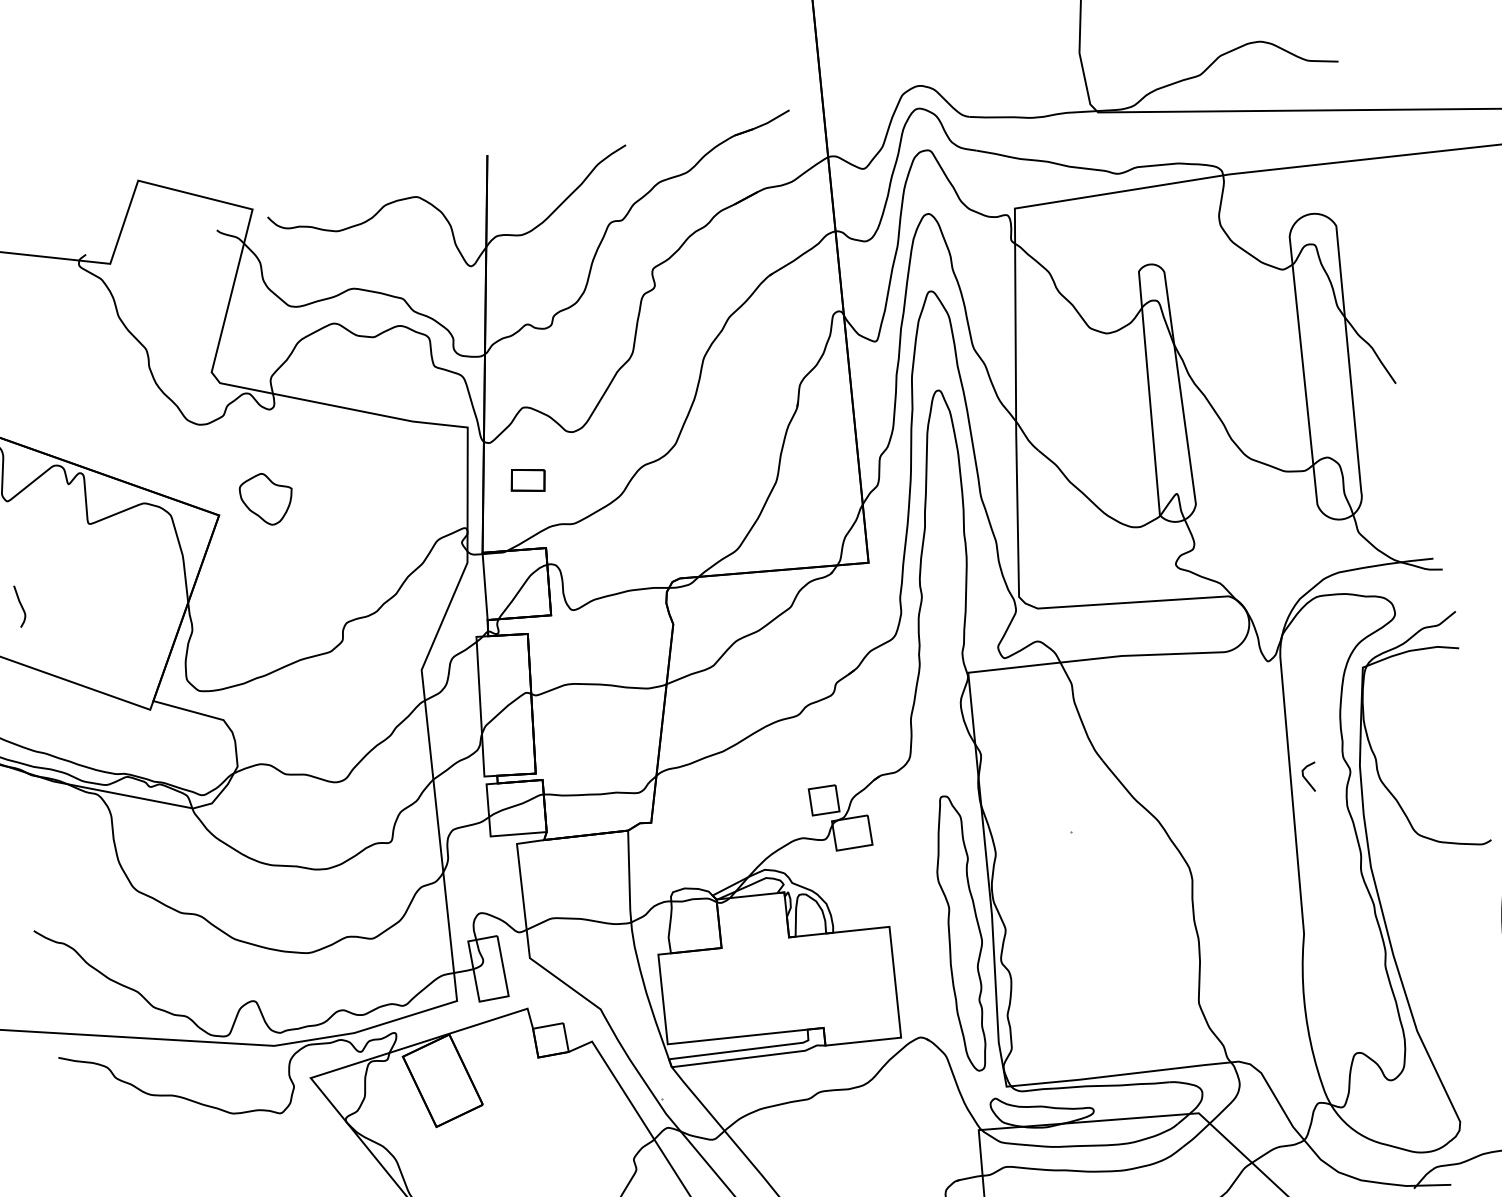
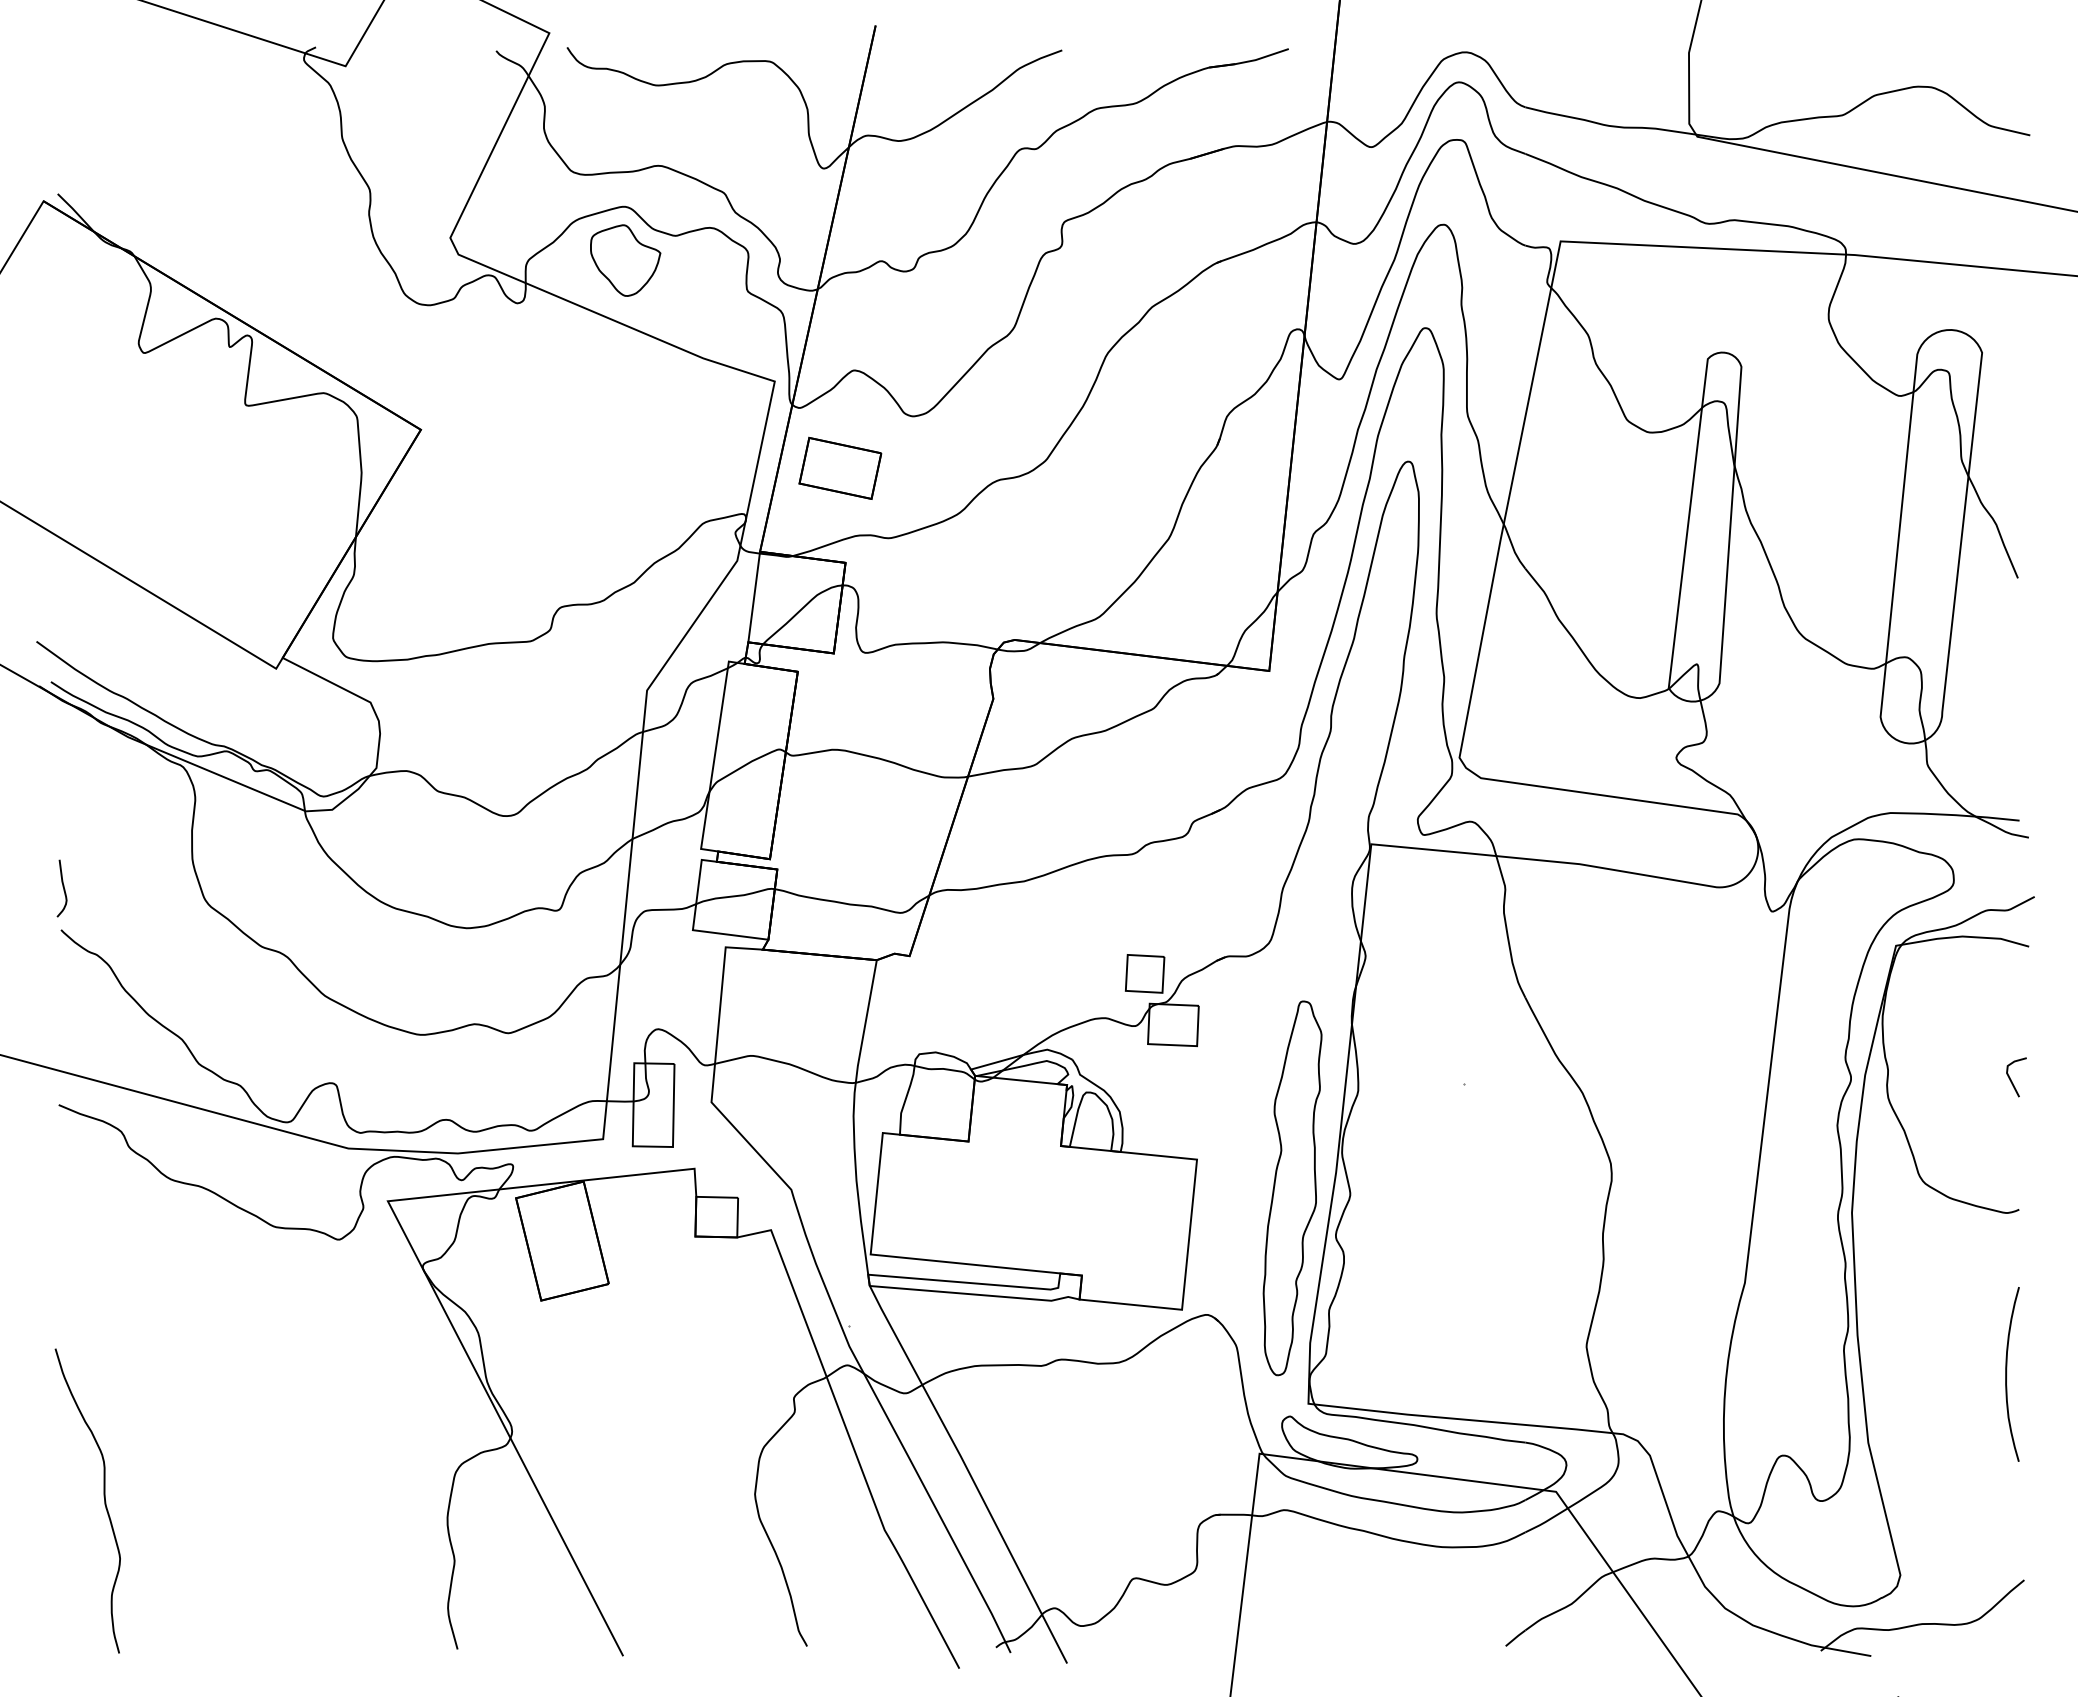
part: (528, 479) -> (840, 467), size x1.67
part: (267, 499) -> (625, 260), moved
curve: (20, 605) -> (62, 887), moved
line: (1307, 779) -> (2011, 1079), moved

